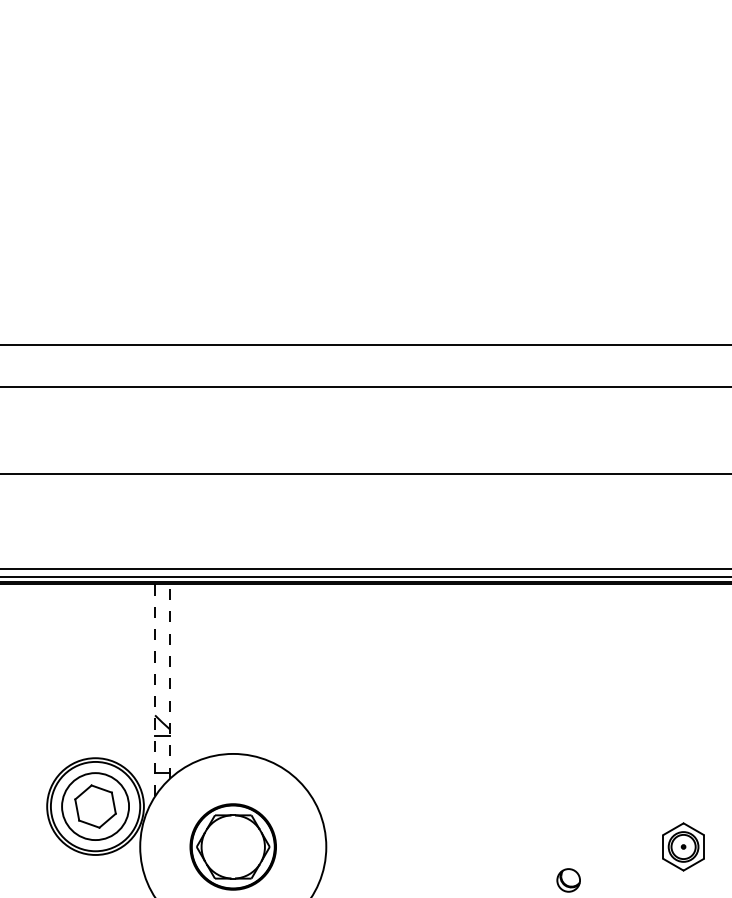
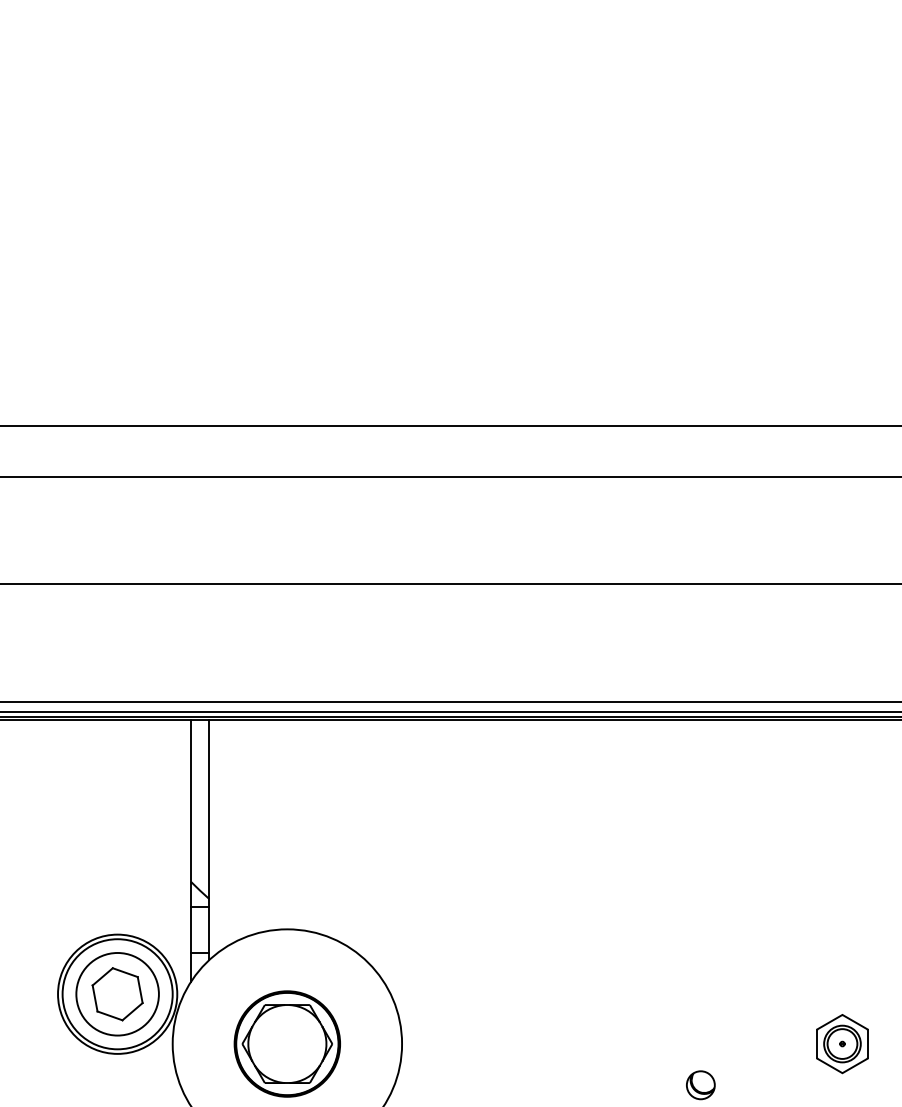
line: (170, 681) -> (209, 839), dashed -> solid
line: (155, 689) -> (191, 850), dashed -> solid

